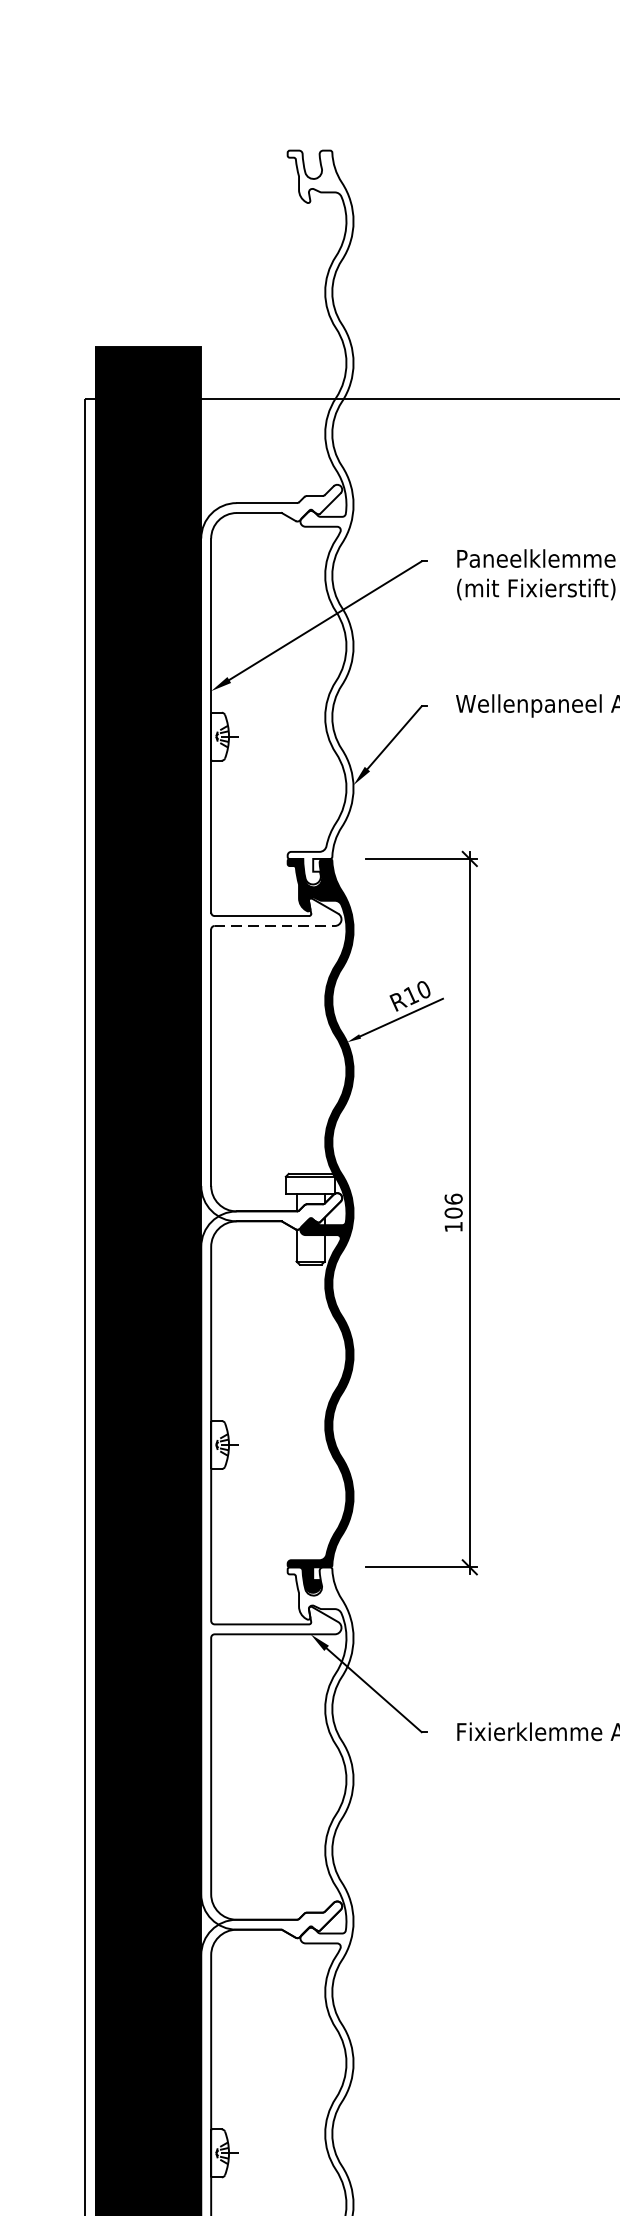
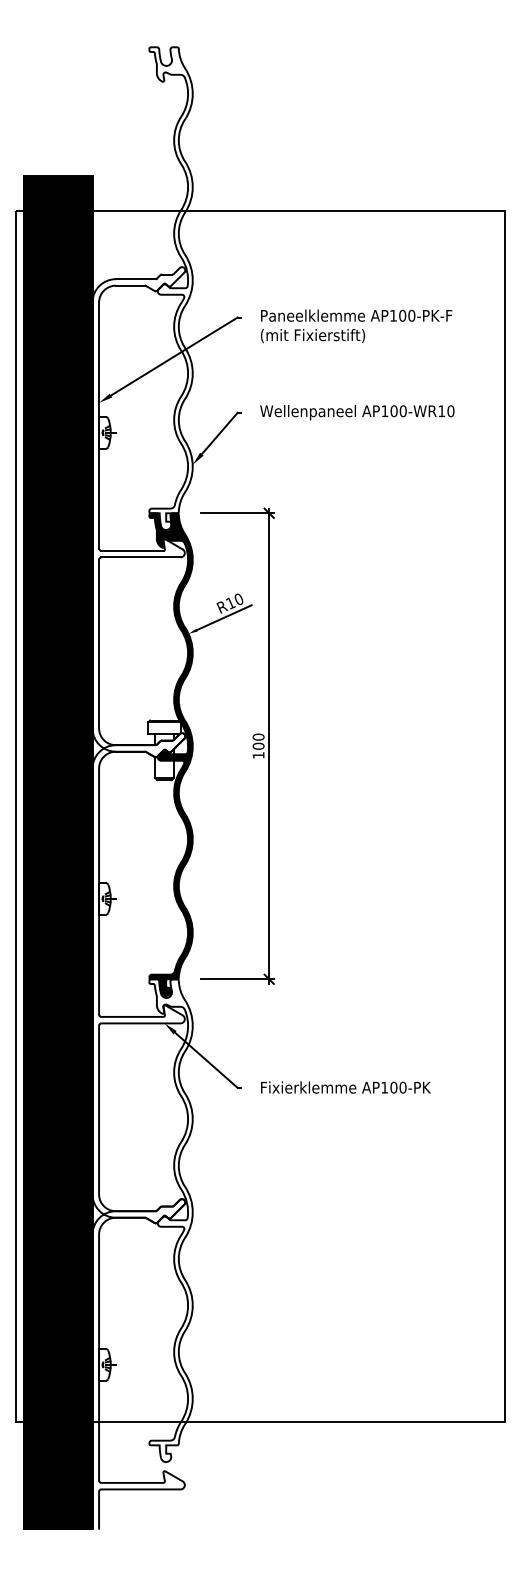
line: (274, 926) -> (140, 557), dashed -> solid
text: (453, 1198) -> (258, 736), 106 -> 100

